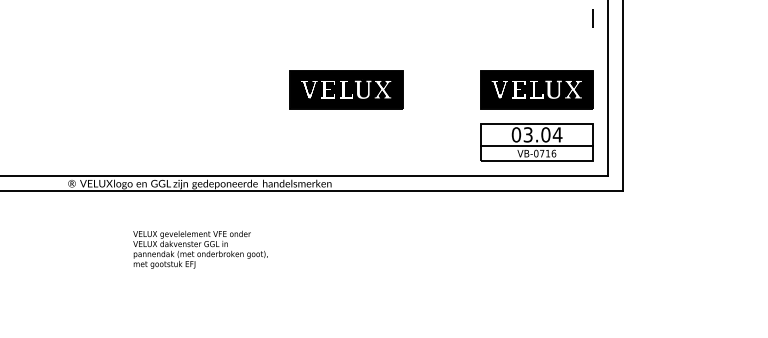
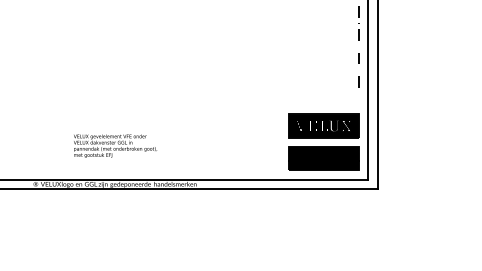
part: (345, 88) -> (205, 125), removed
fill: (536, 142) -> (323, 158), added
text: (200, 248) -> (115, 145), moved

